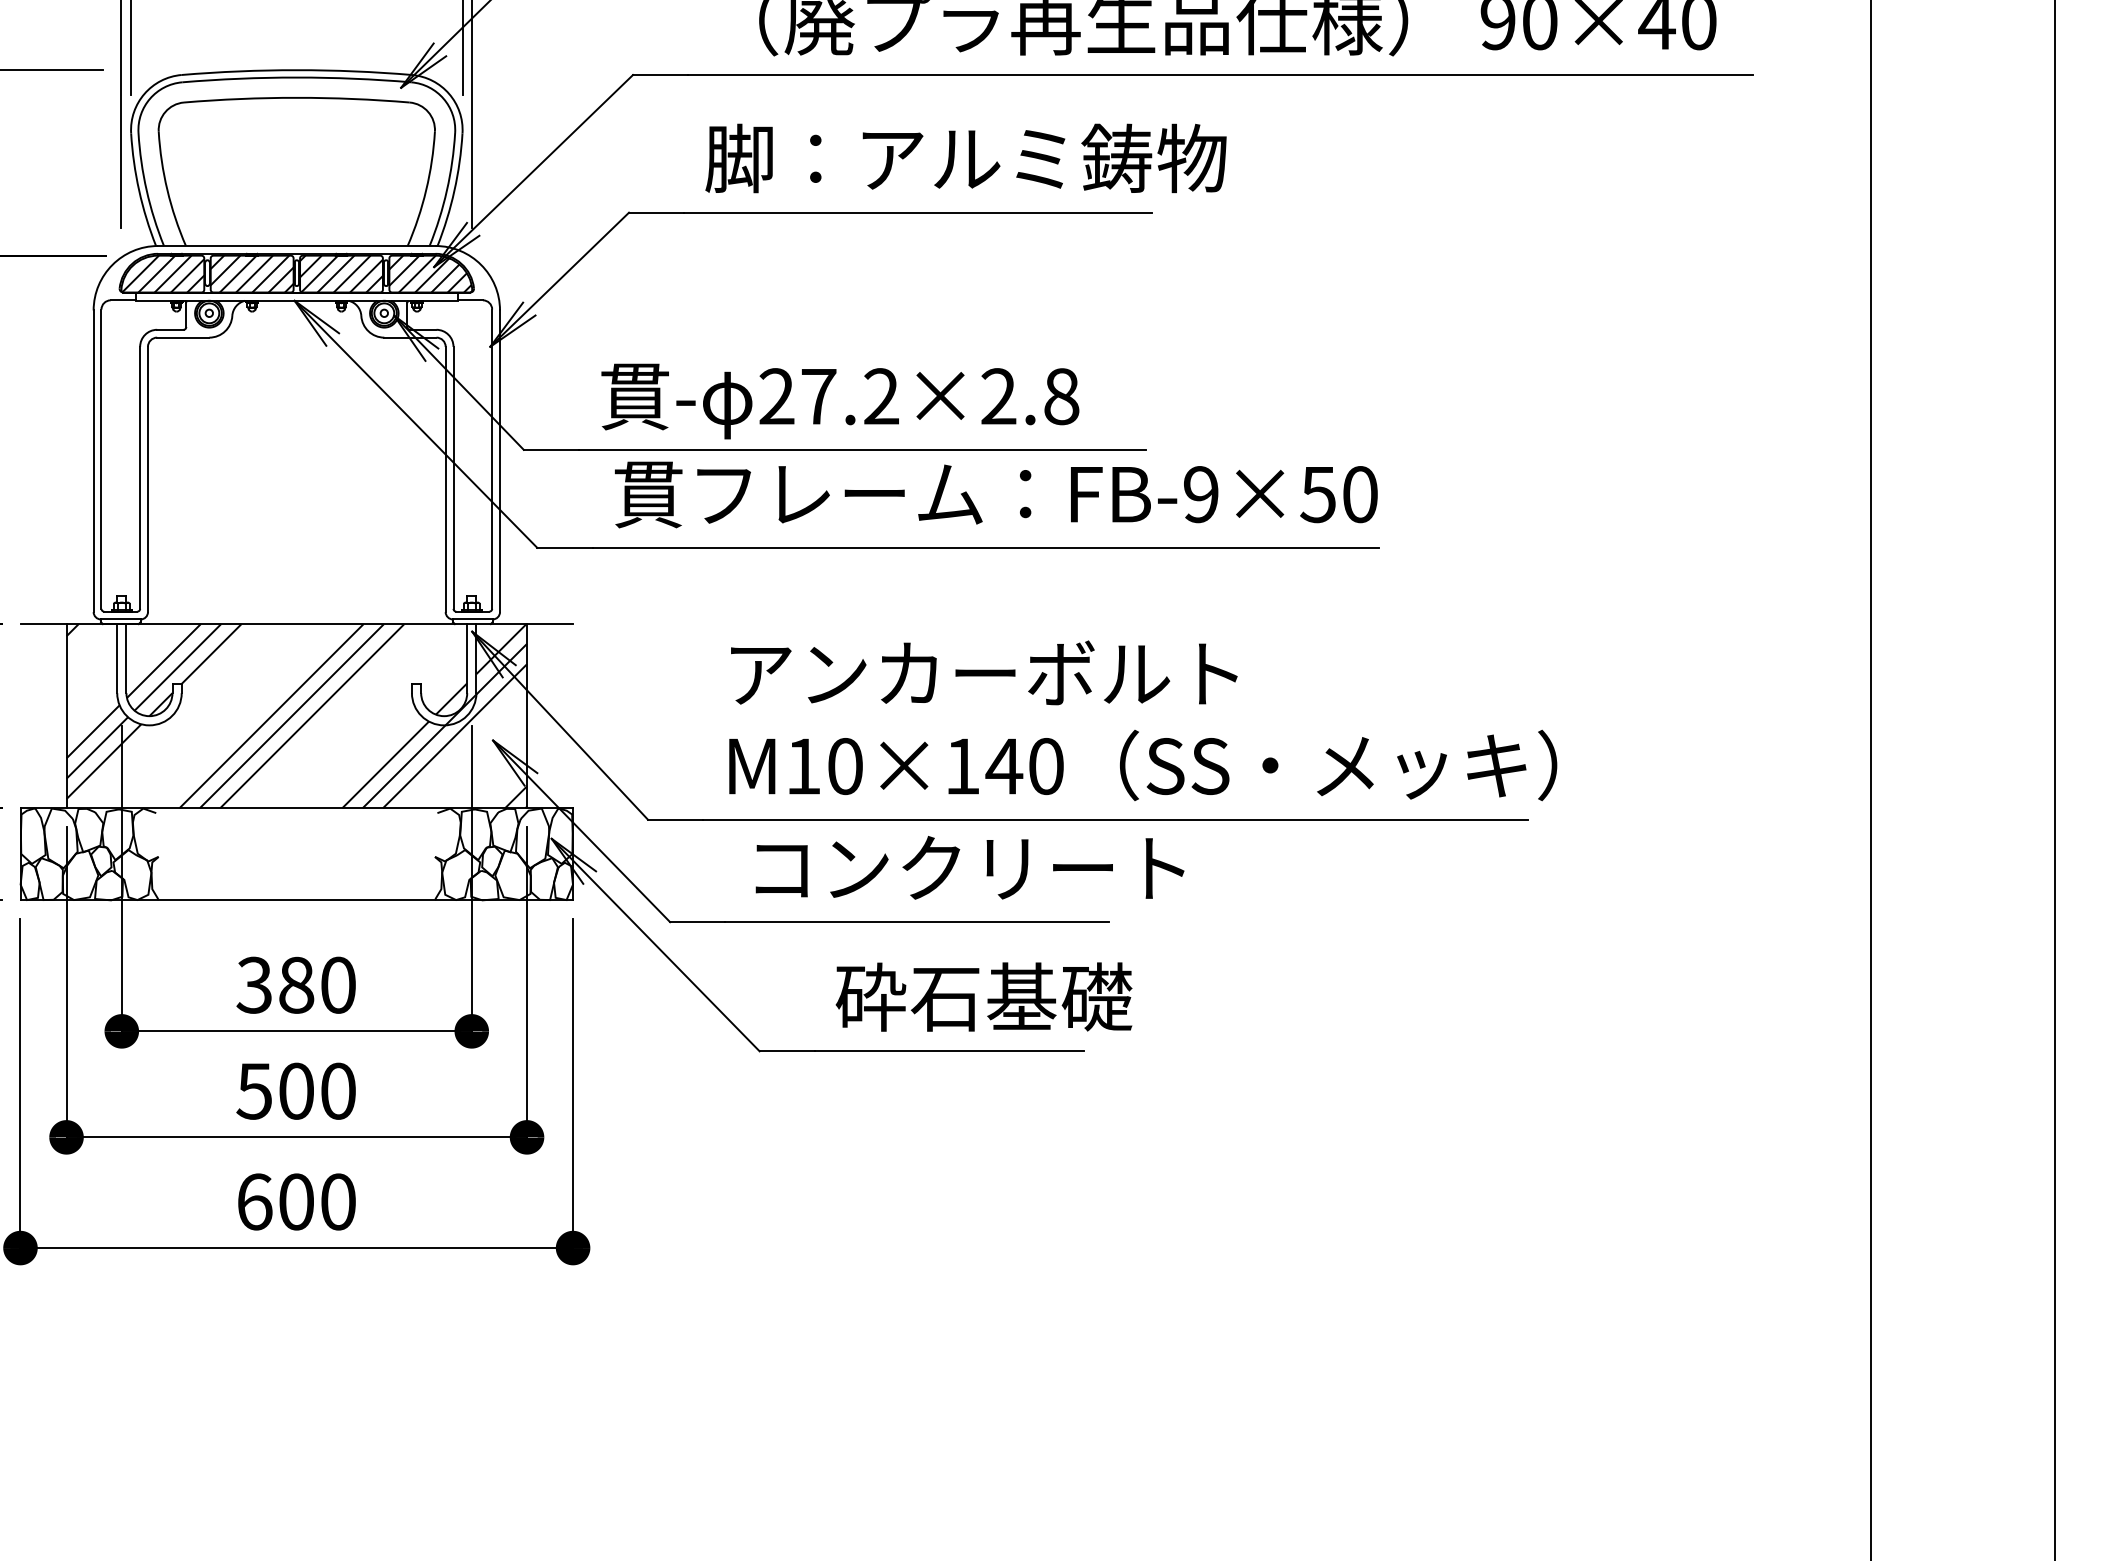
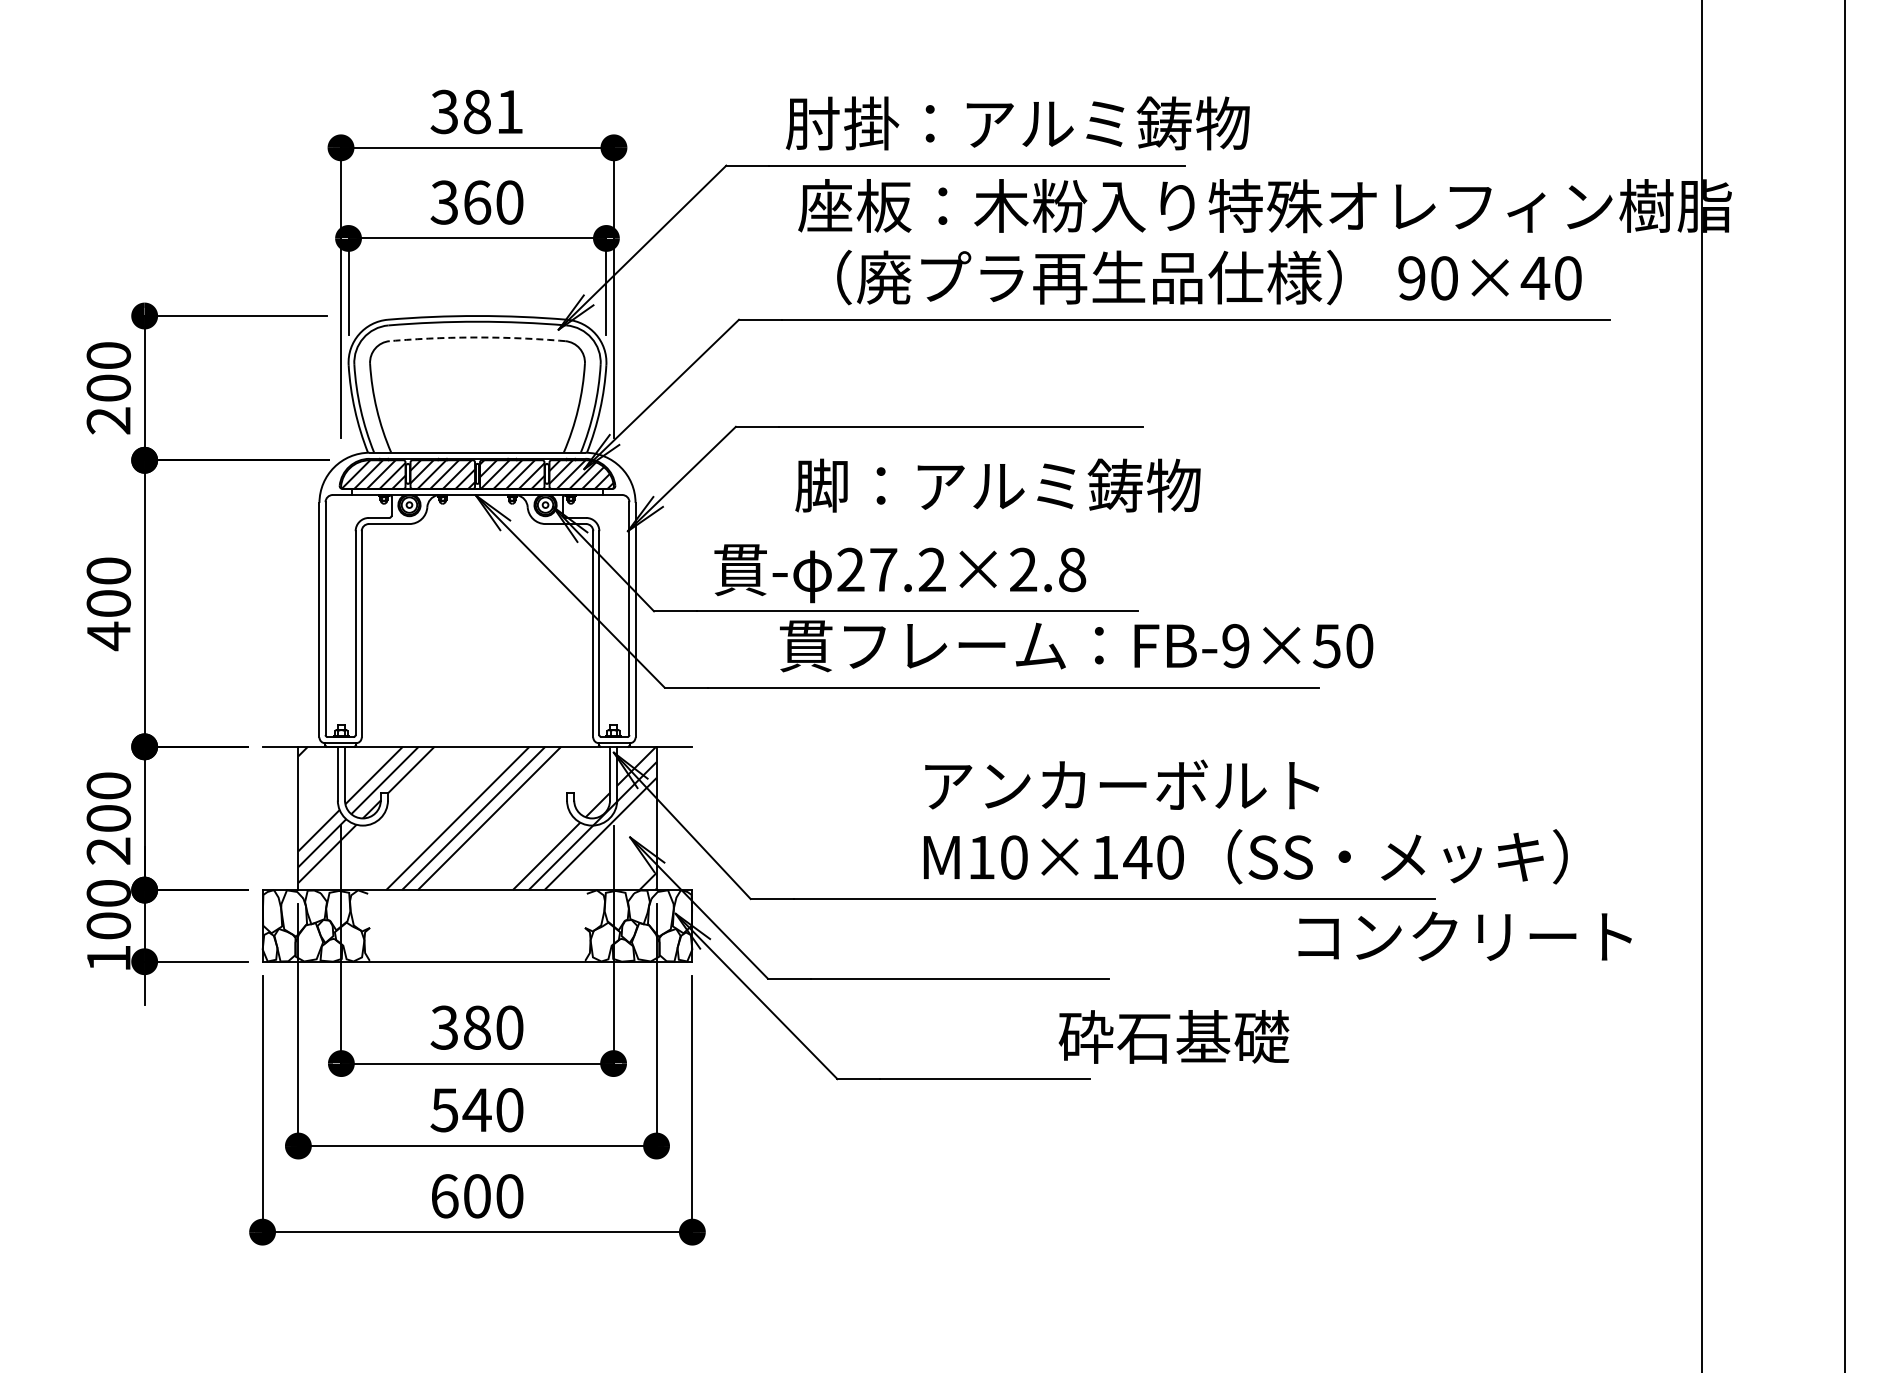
arc: (296, 97) -> (477, 337), solid -> dashed
text: (965, 158) -> (997, 485), moved
text: (996, 495) -> (1076, 646), moved
text: (1142, 720) -> (1245, 821), moved
text: (969, 867) -> (1464, 936), moved
text: (983, 996) -> (1173, 1036), moved
text: (295, 1091) -> (476, 1110), 500 -> 540

